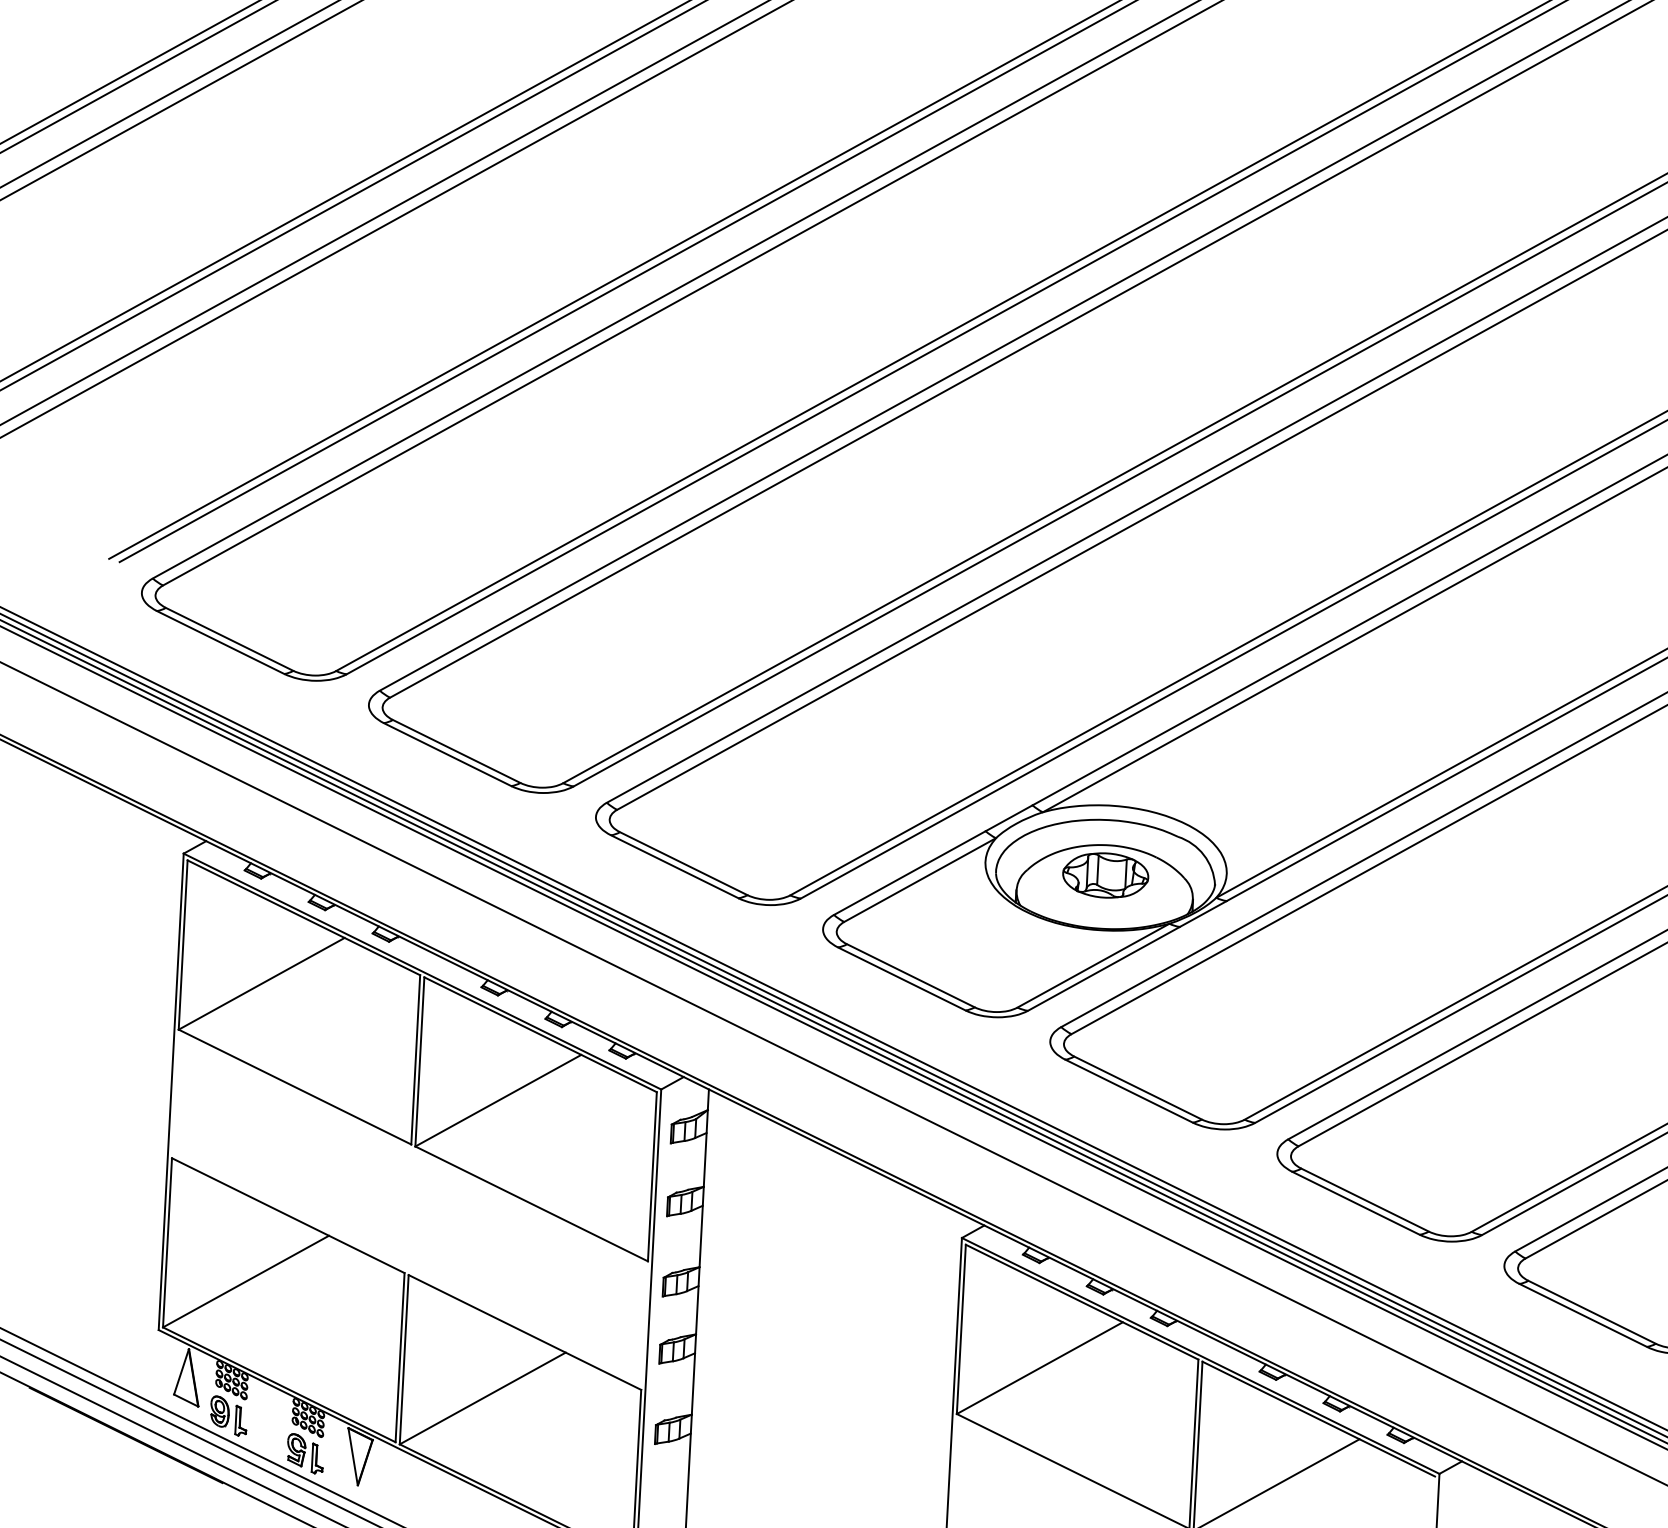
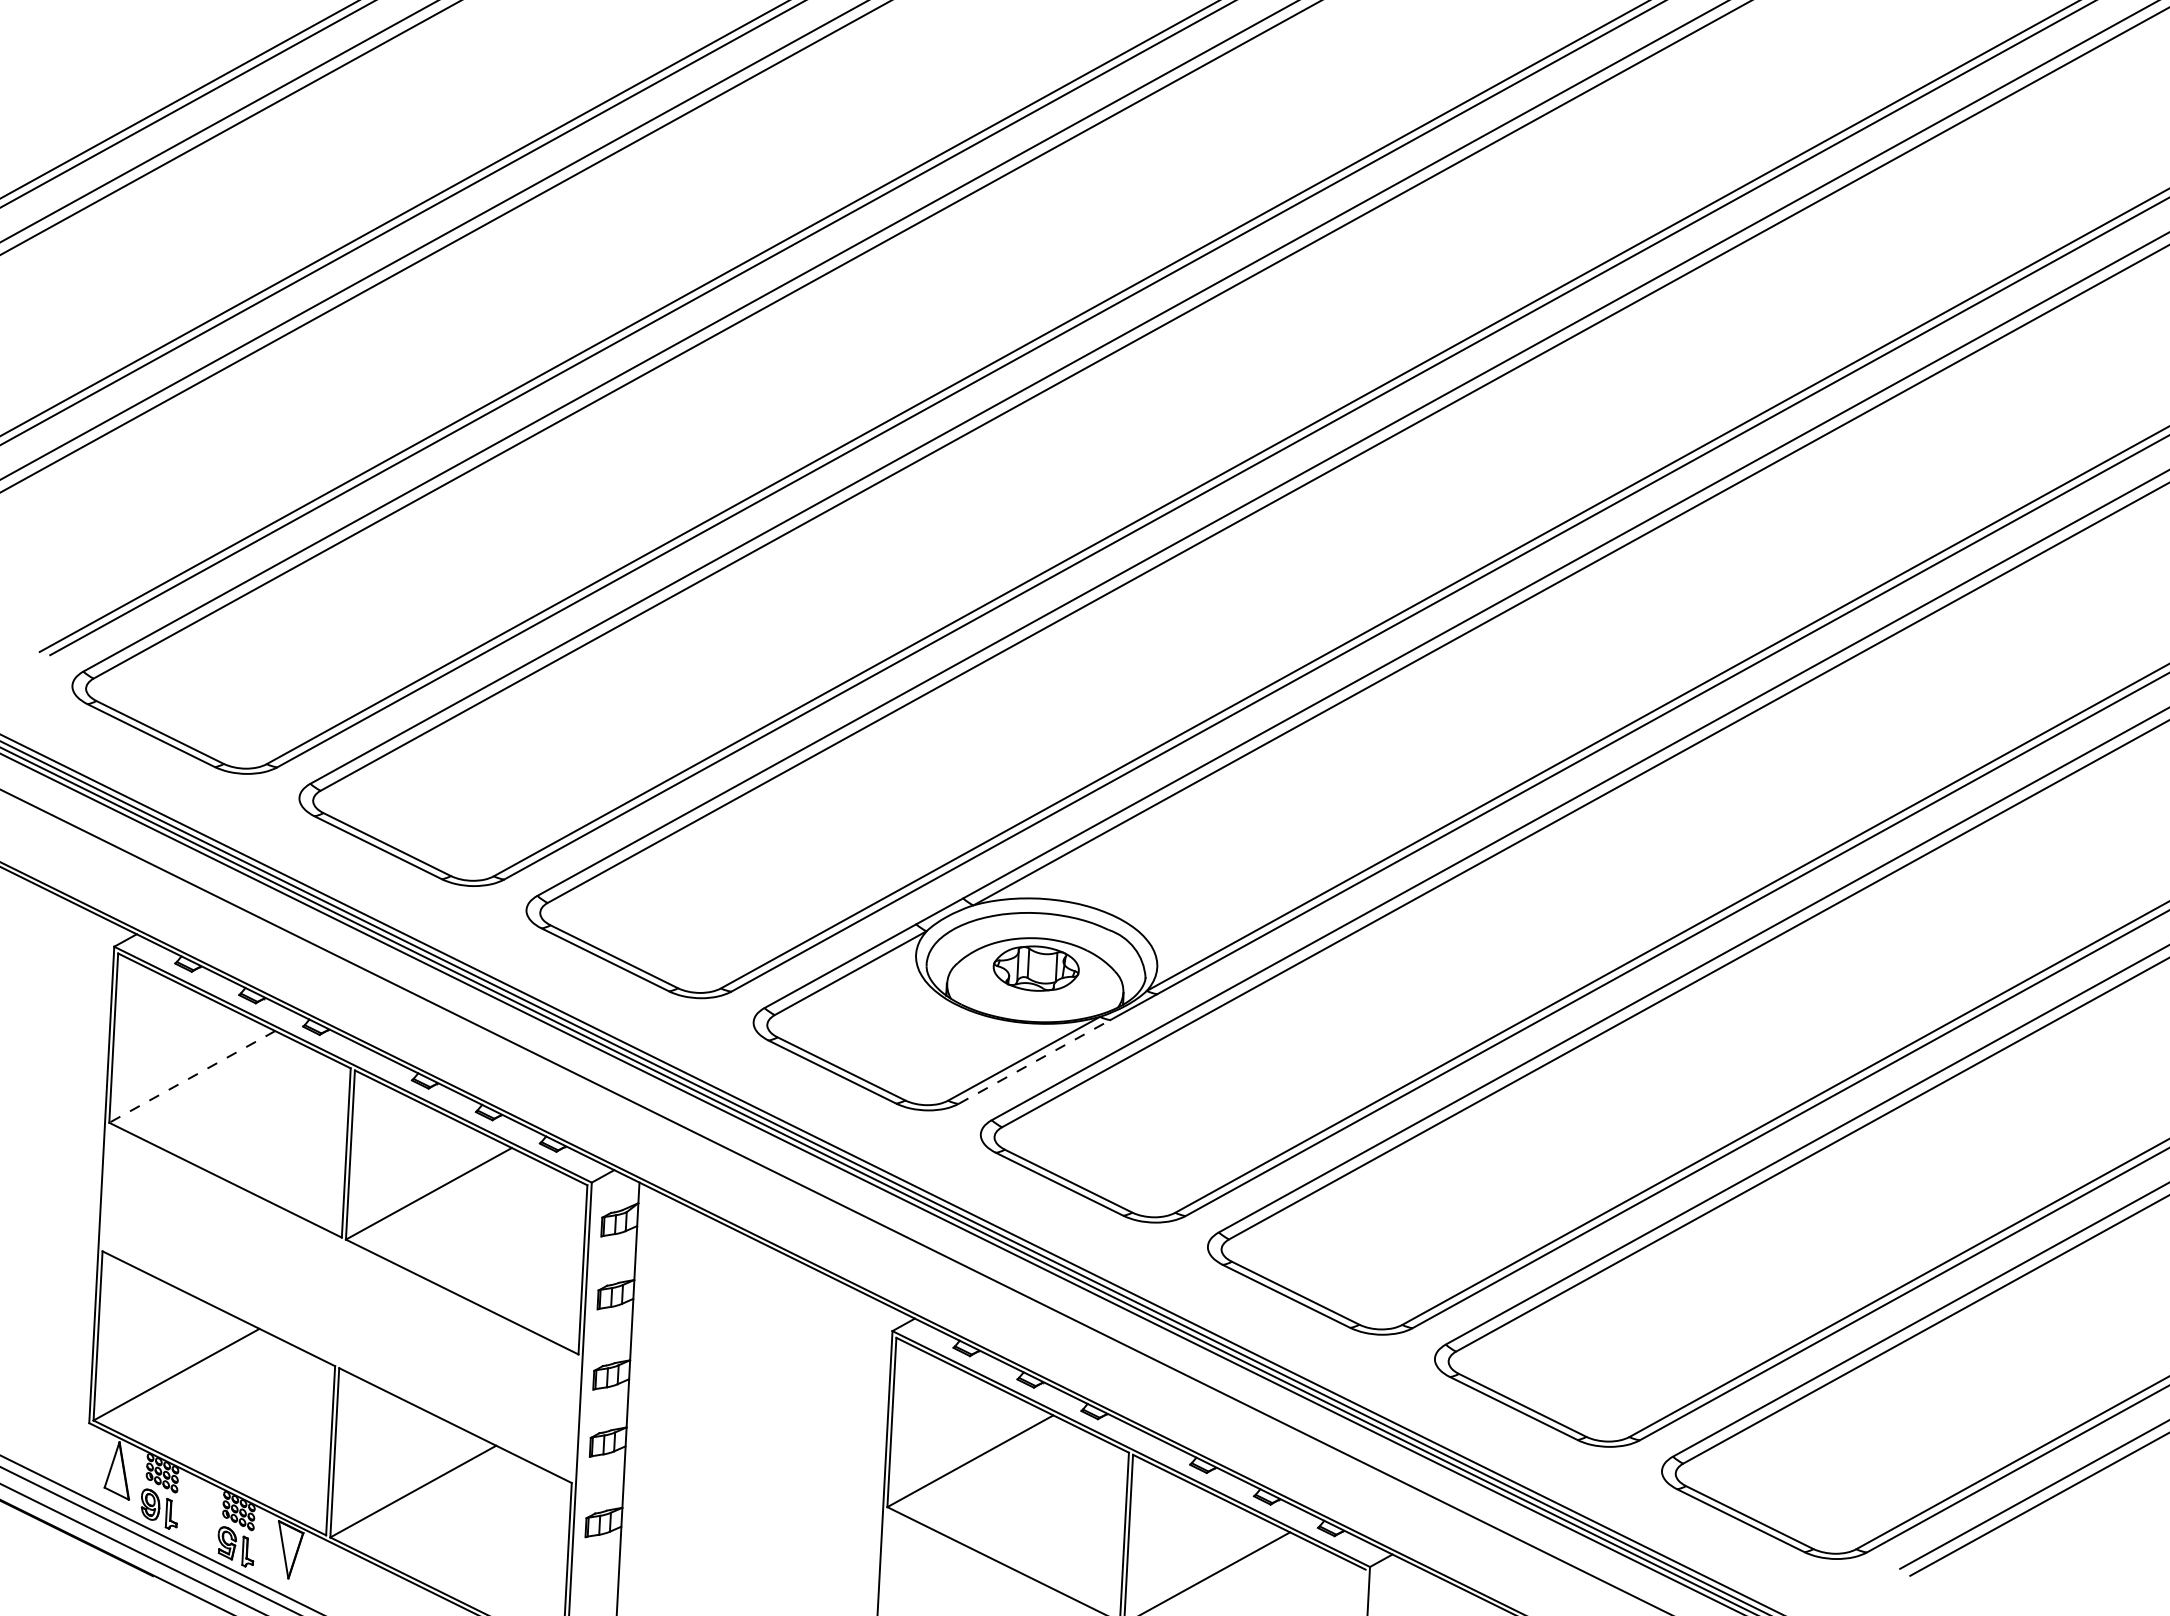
line: (1103, 968) -> (1034, 1061), solid -> dashed
line: (261, 983) -> (192, 1076), solid -> dashed

